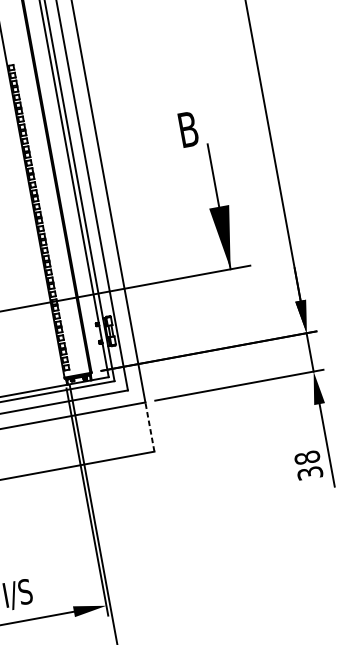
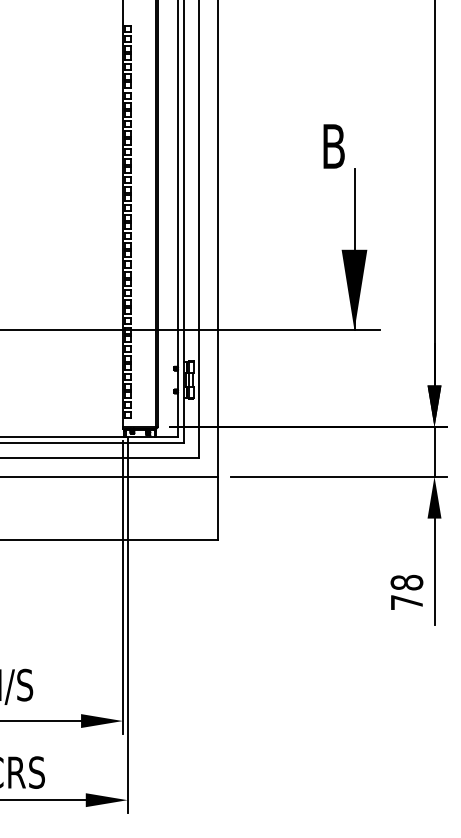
line: (149, 427) -> (217, 508), dashed -> solid
text: (309, 473) -> (406, 602), 38 -> 78

